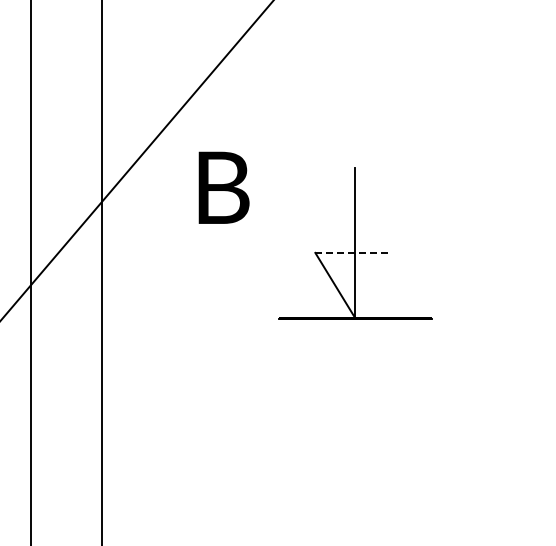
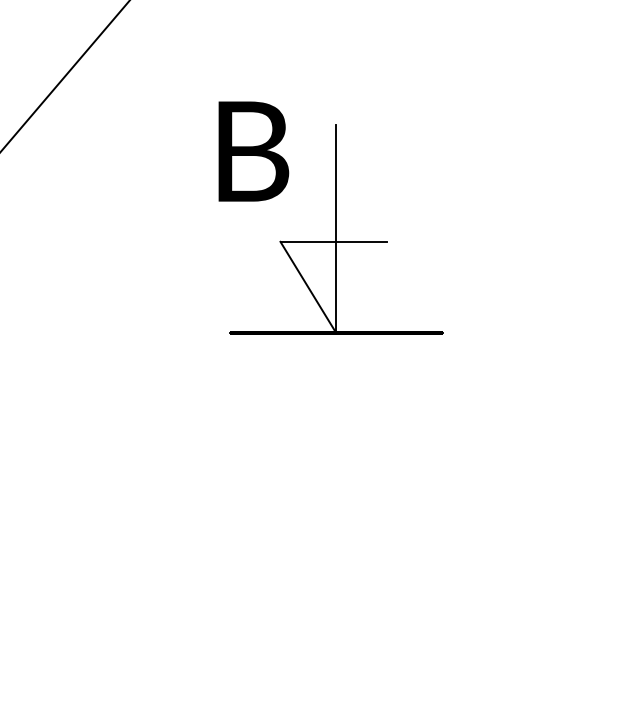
text: (223, 187) -> (252, 151), moved
line: (353, 252) -> (333, 241), dashed -> solid

